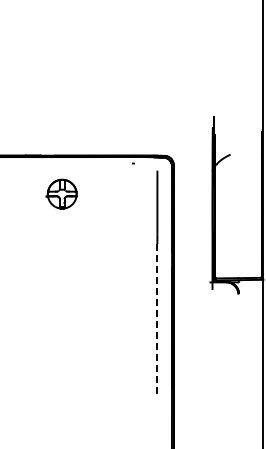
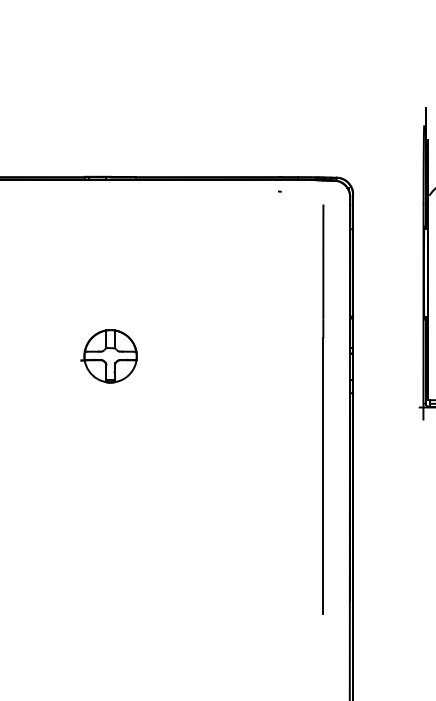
part: (61, 193) -> (109, 355), moved
line: (157, 320) -> (323, 476), dashed -> solid

